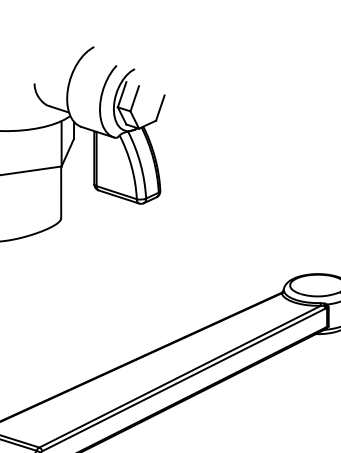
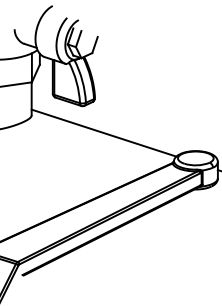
line: (173, 244) -> (103, 132), added

